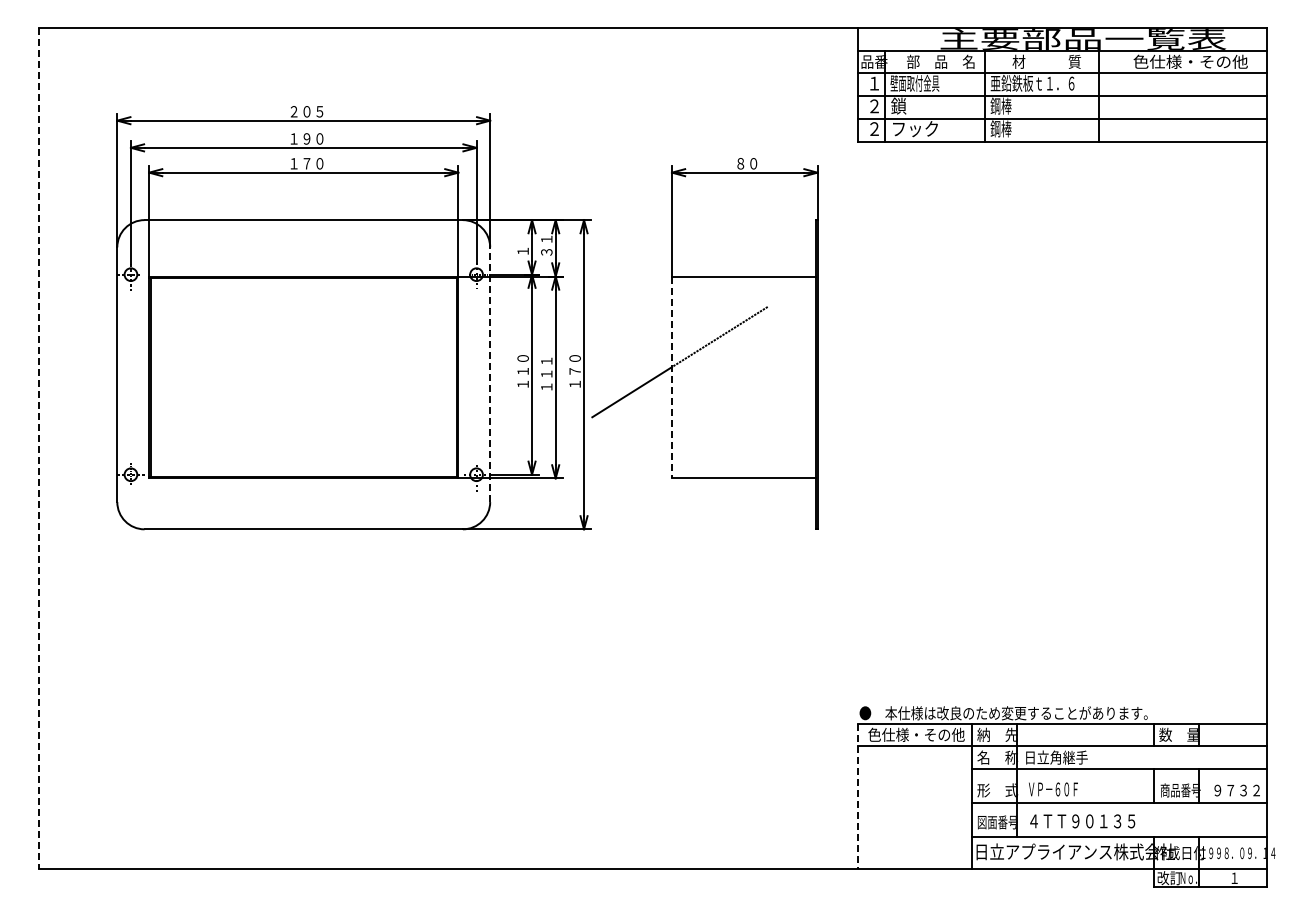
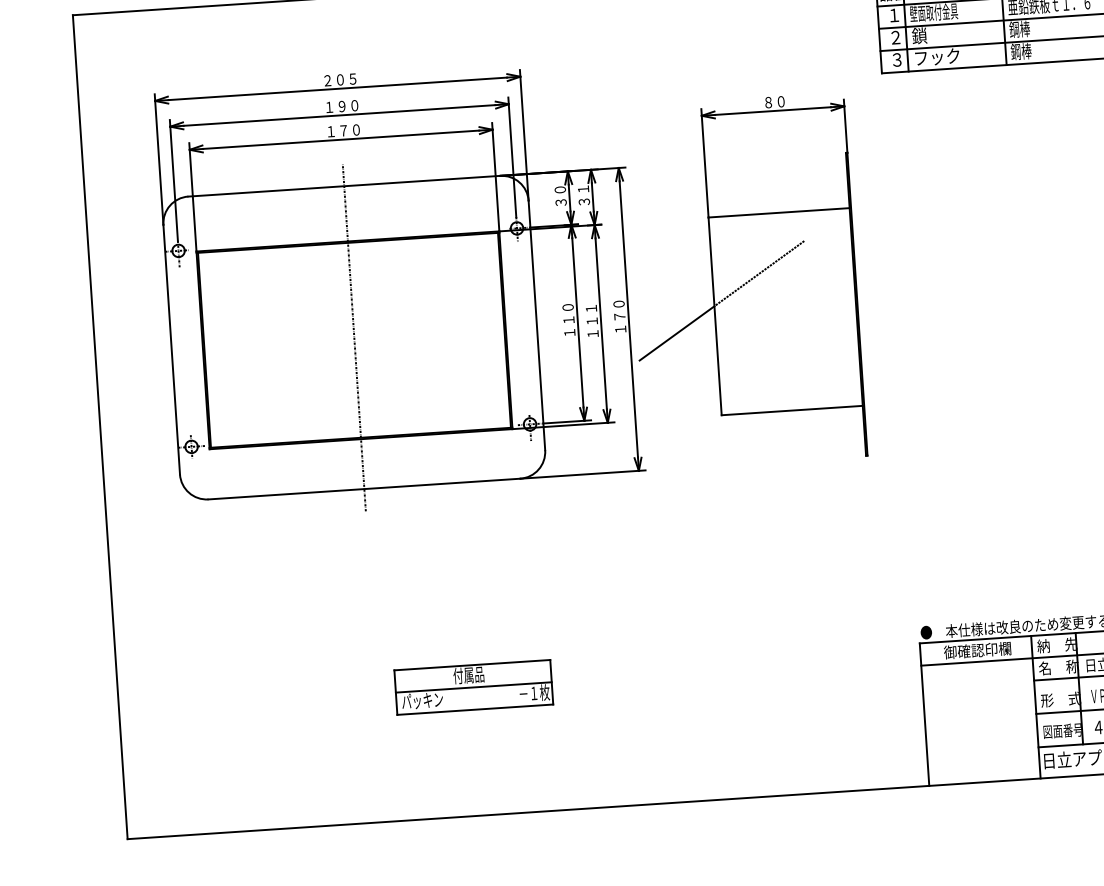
text: (874, 129) -> (897, 60), ２ -> ３
text: (522, 244) -> (560, 195), １ -> ３０
line: (303, 374) -> (354, 337), added
line: (490, 374) -> (537, 325), dashed -> solid
line: (671, 377) -> (714, 316), dashed -> solid
line: (39, 448) -> (100, 427), dashed -> solid
text: (916, 734) -> (977, 650), 色仕様・その他 -> 御確認印欄
part: (401, 738) -> (473, 687), added
line: (857, 796) -> (924, 714), dashed -> solid

